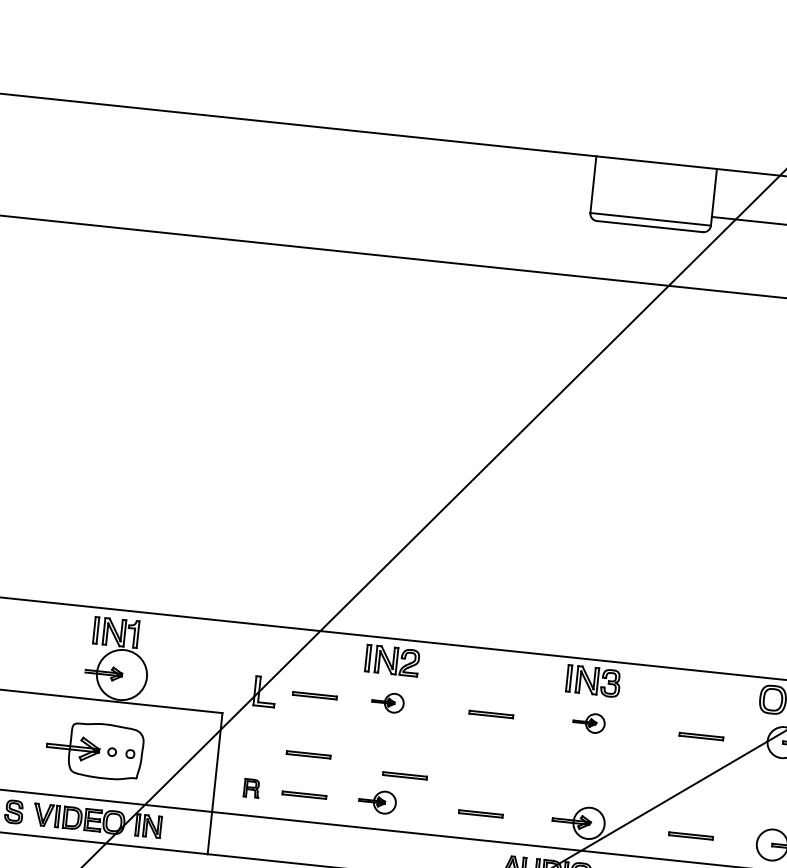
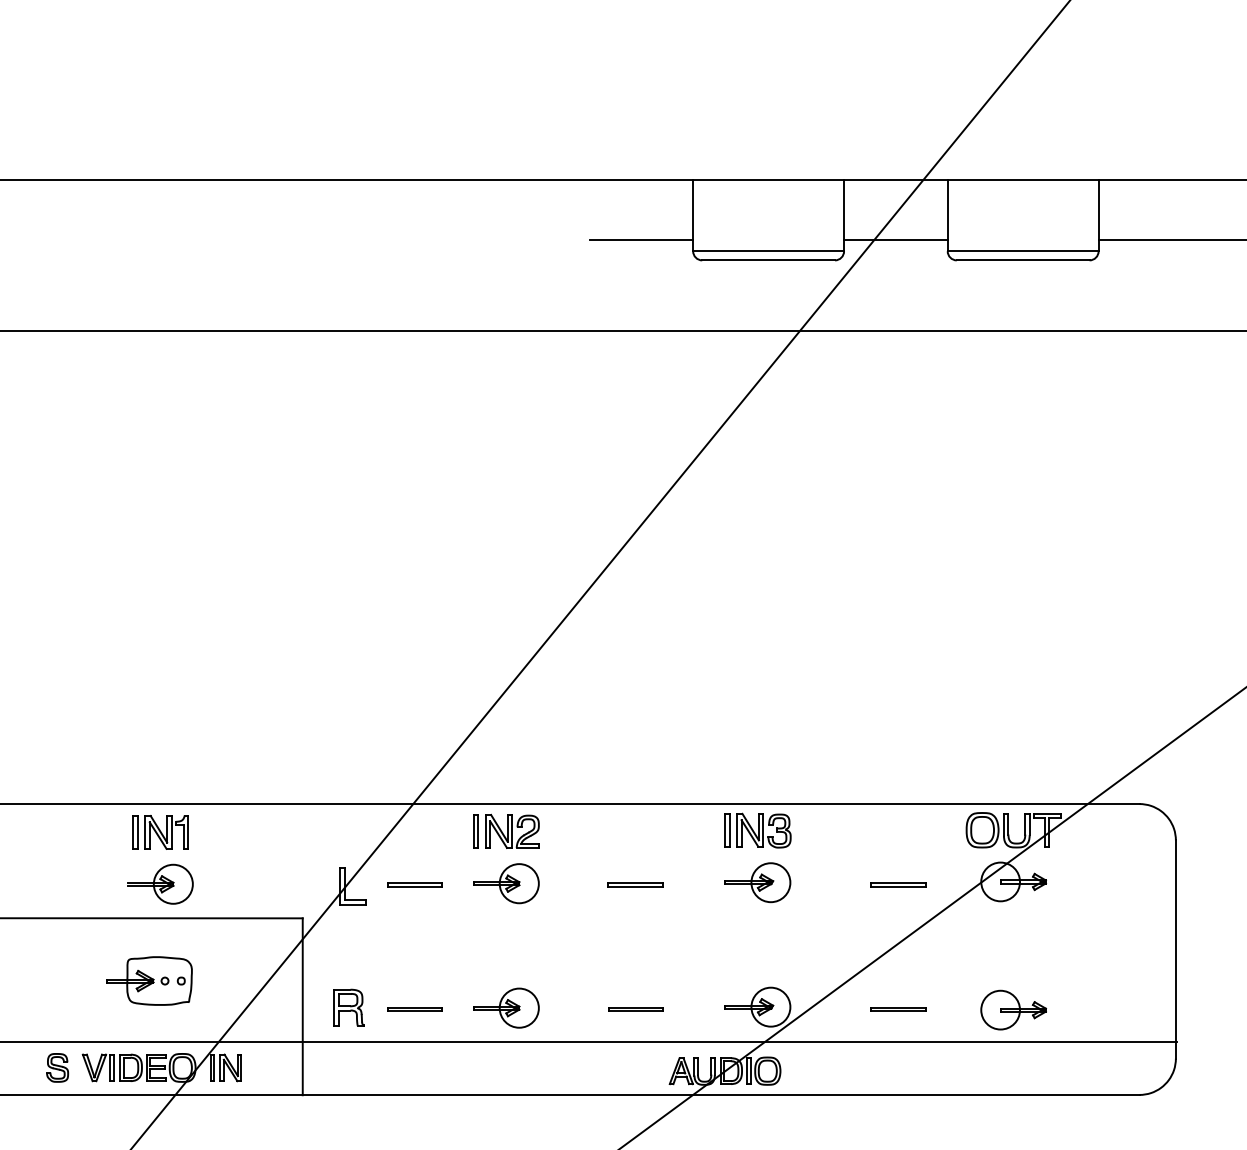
line: (550, 200) -> (641, 240), added
circle: (121, 674) -> (172, 883), size x0.62
part: (388, 702) -> (506, 883), size x1.67
part: (588, 722) -> (757, 882), size x1.67
part: (94, 749) -> (149, 980), size x0.71
part: (308, 754) -> (414, 958), removed
line: (404, 775) -> (536, 971), removed
part: (251, 788) -> (348, 1007), size x1.67
part: (377, 801) -> (506, 1007), size x1.43

